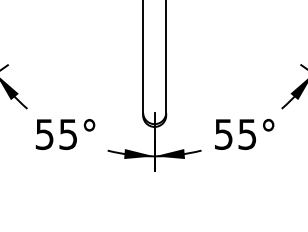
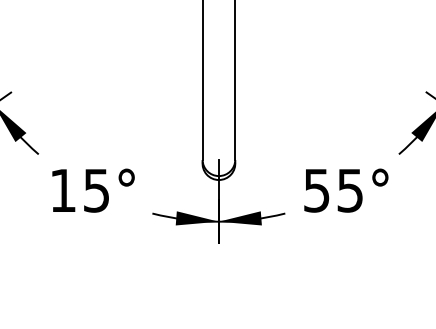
text: (44, 134) -> (62, 190), 55° -> 15°

